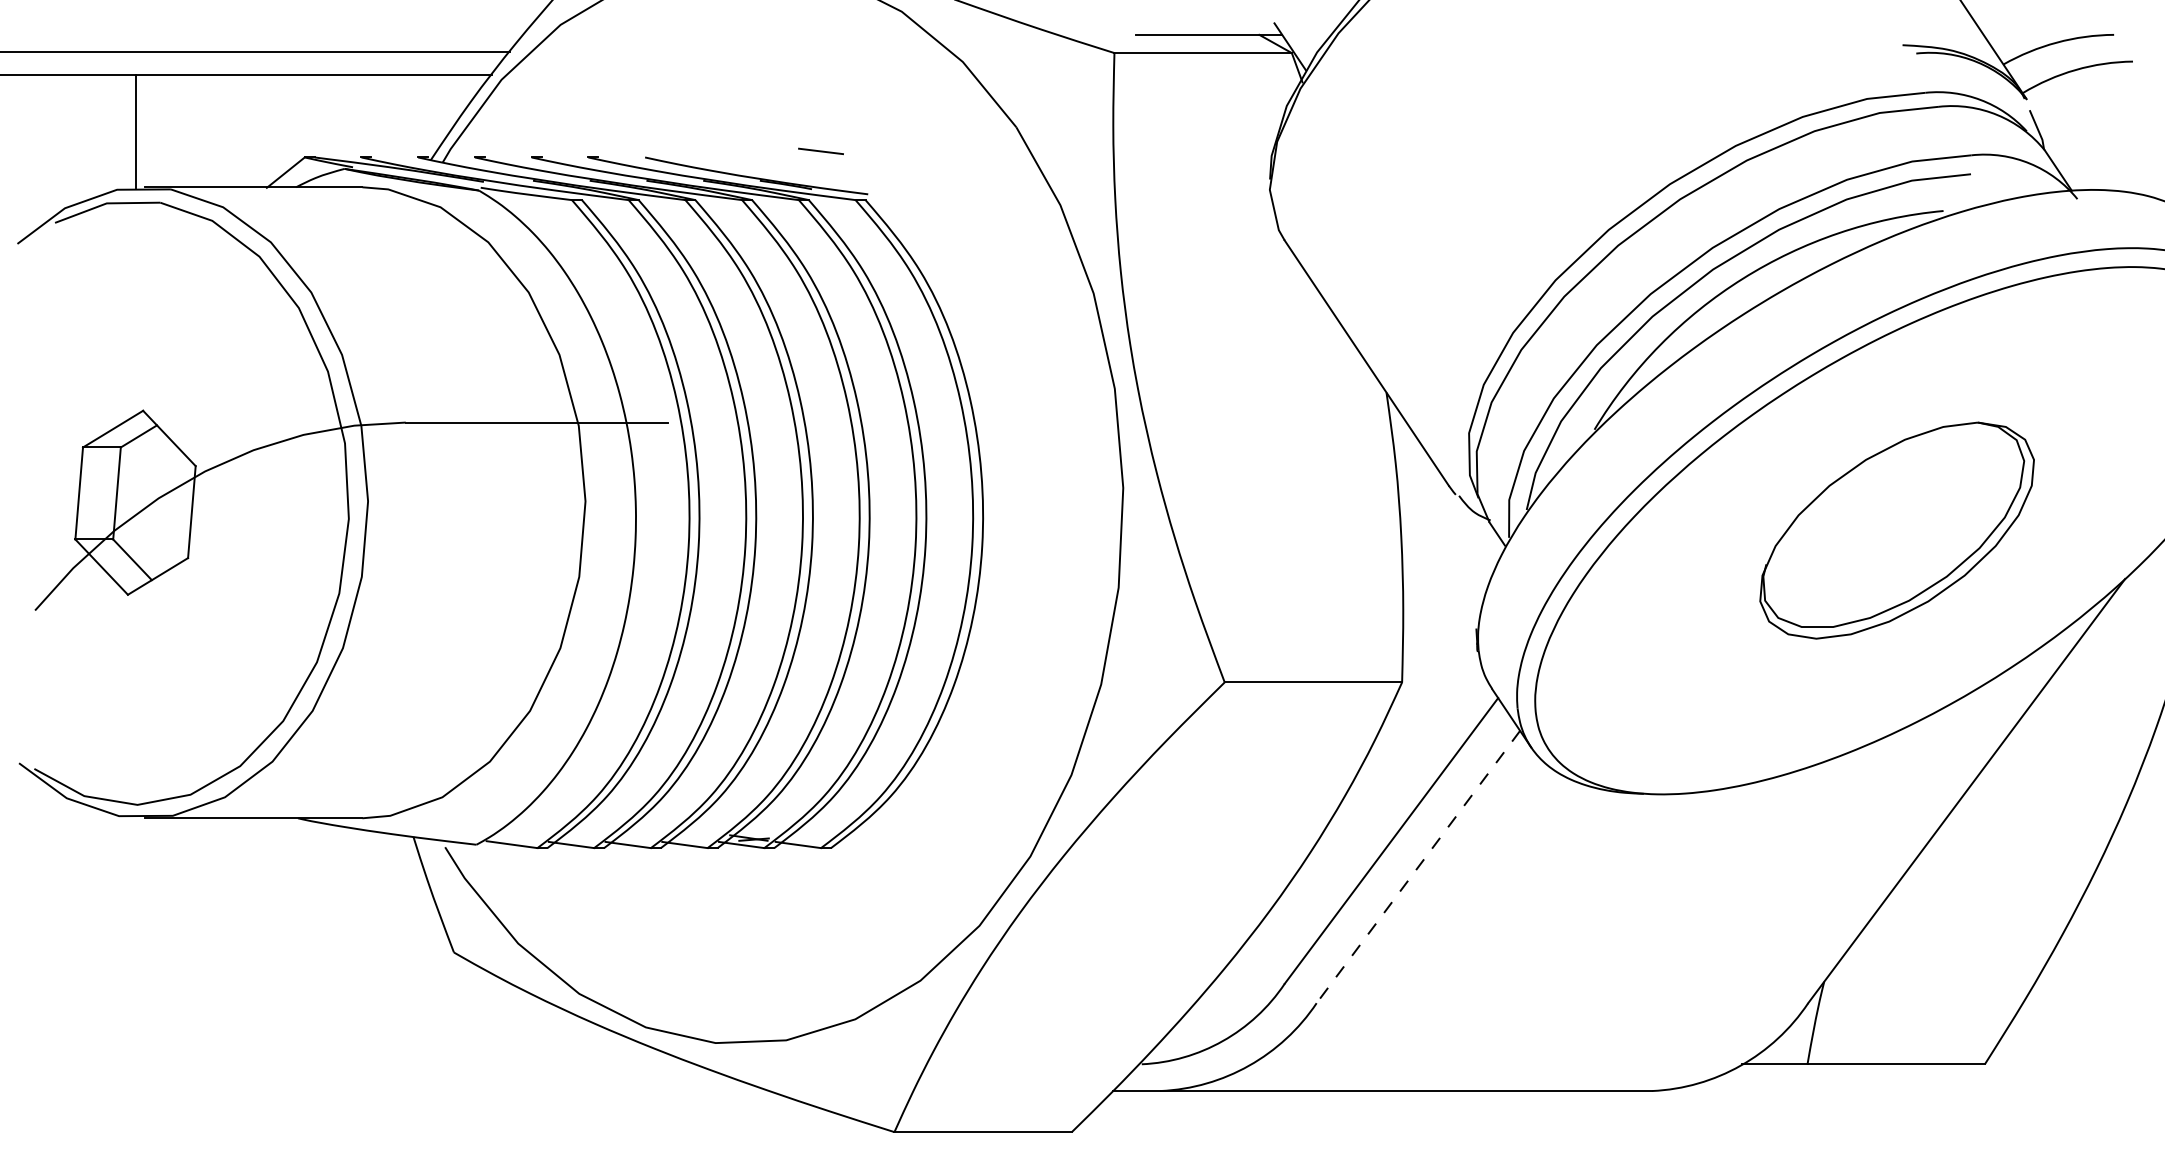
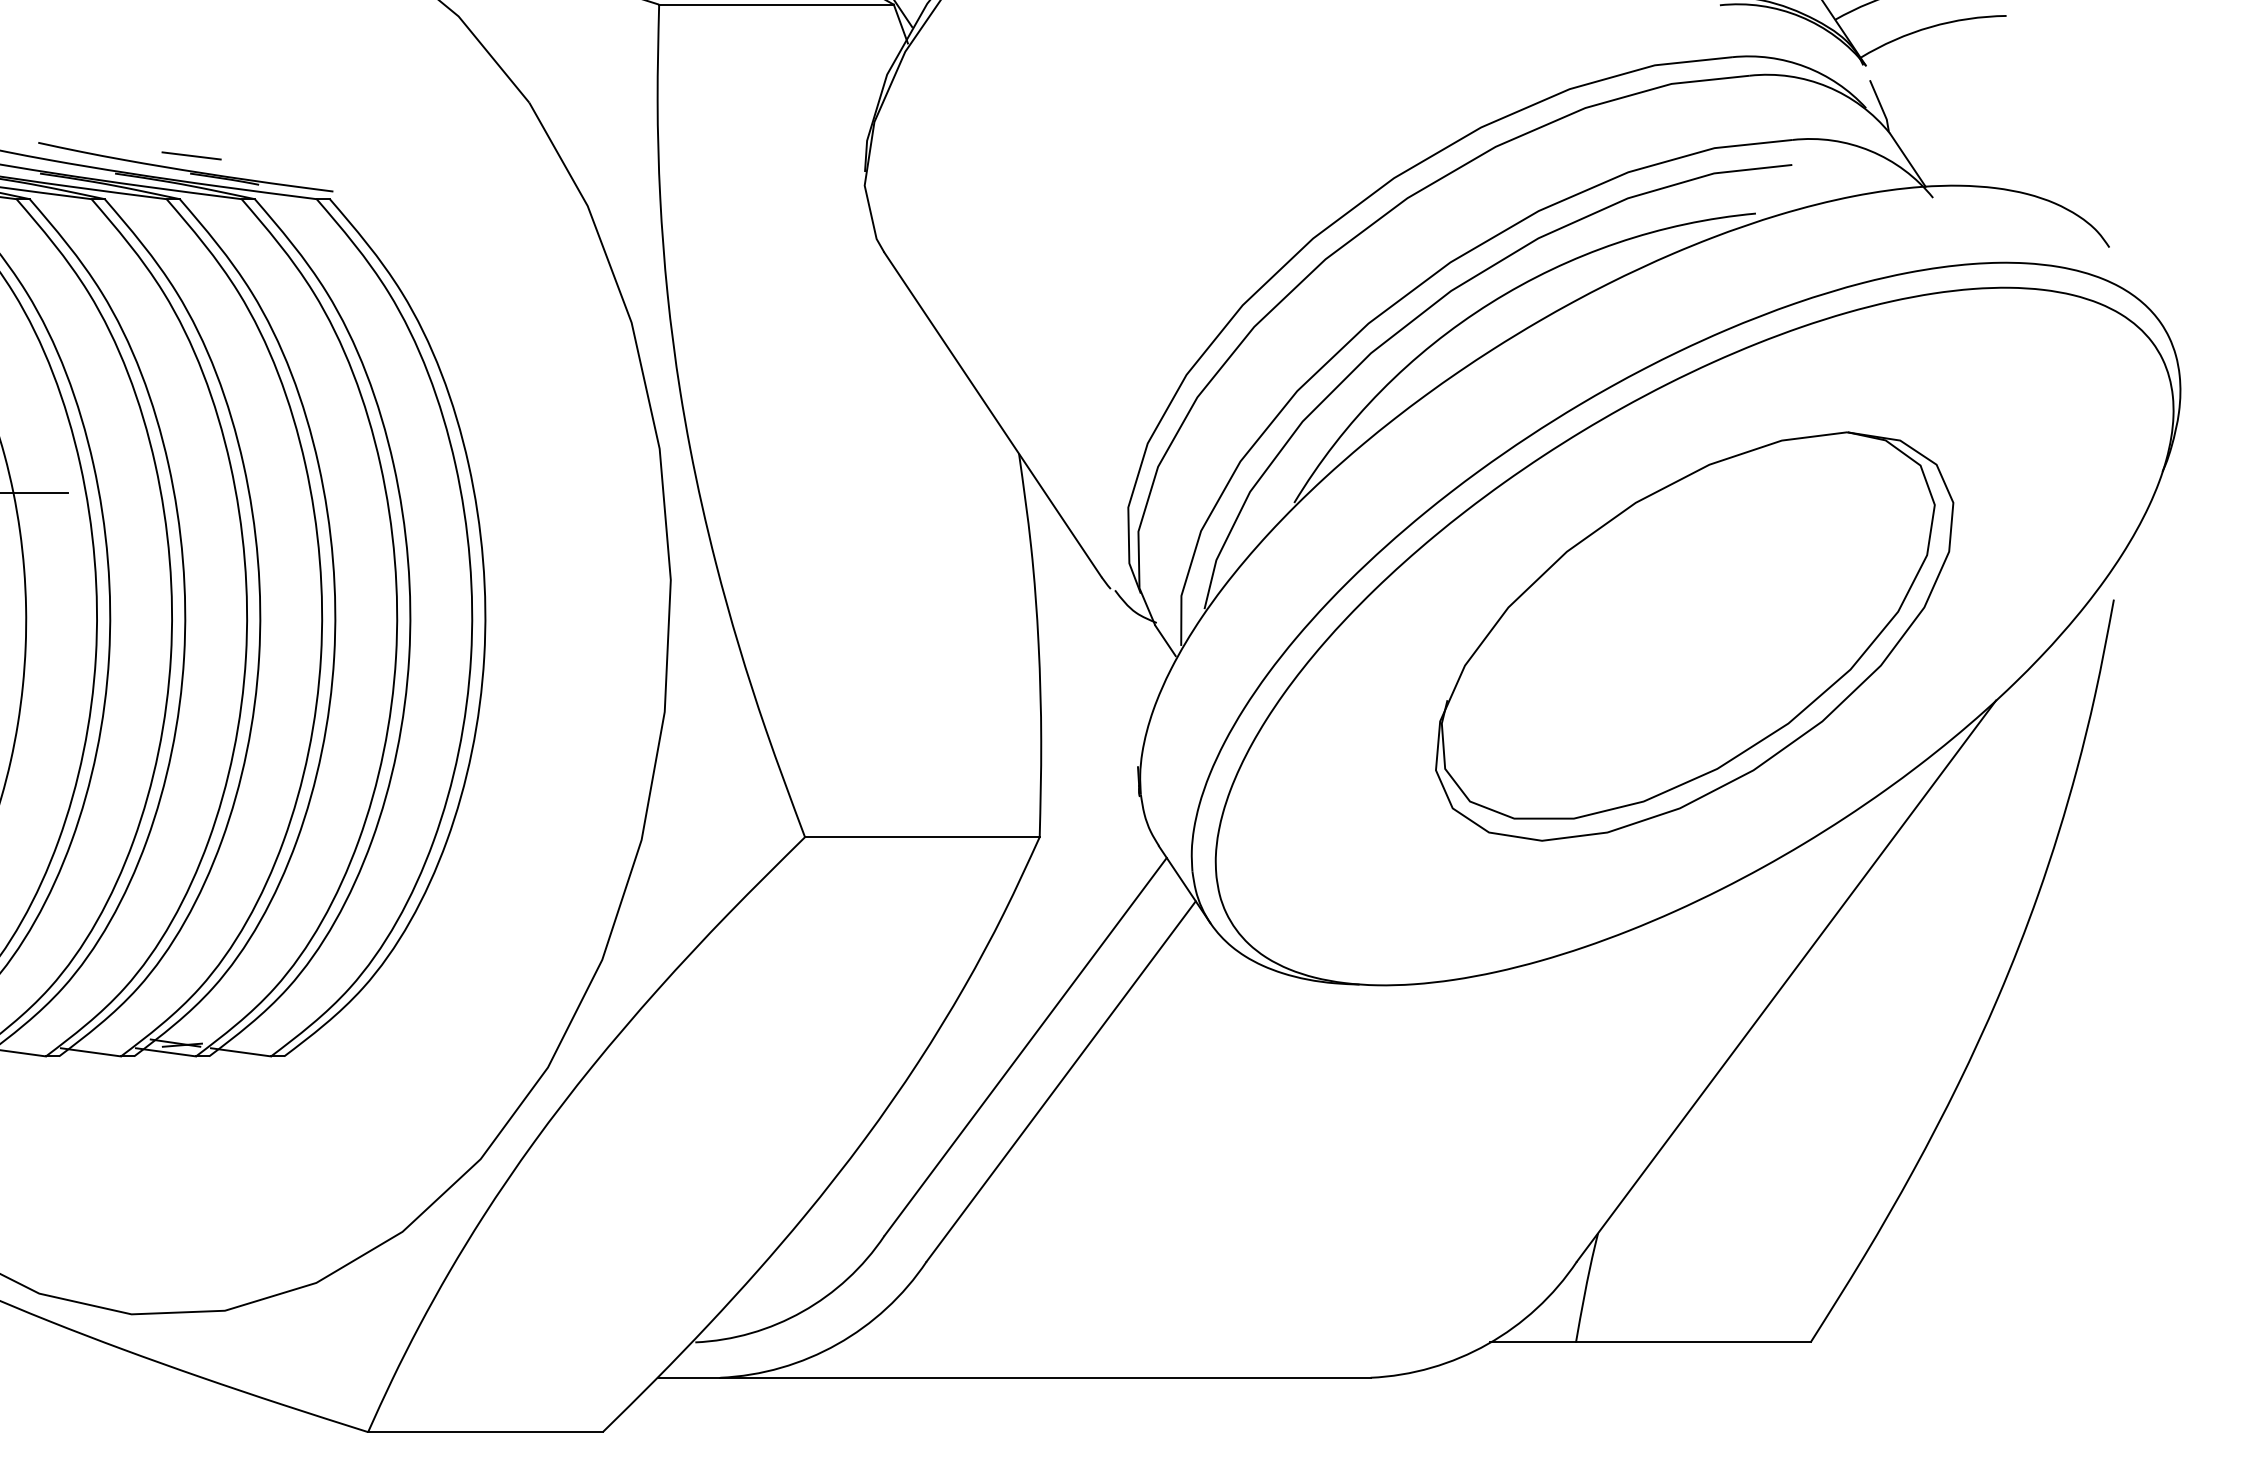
line: (820, 150) -> (190, 154), moved
part: (1896, 530) -> (1693, 636), size x1.43
line: (1418, 867) -> (1061, 1082), dashed -> solid

